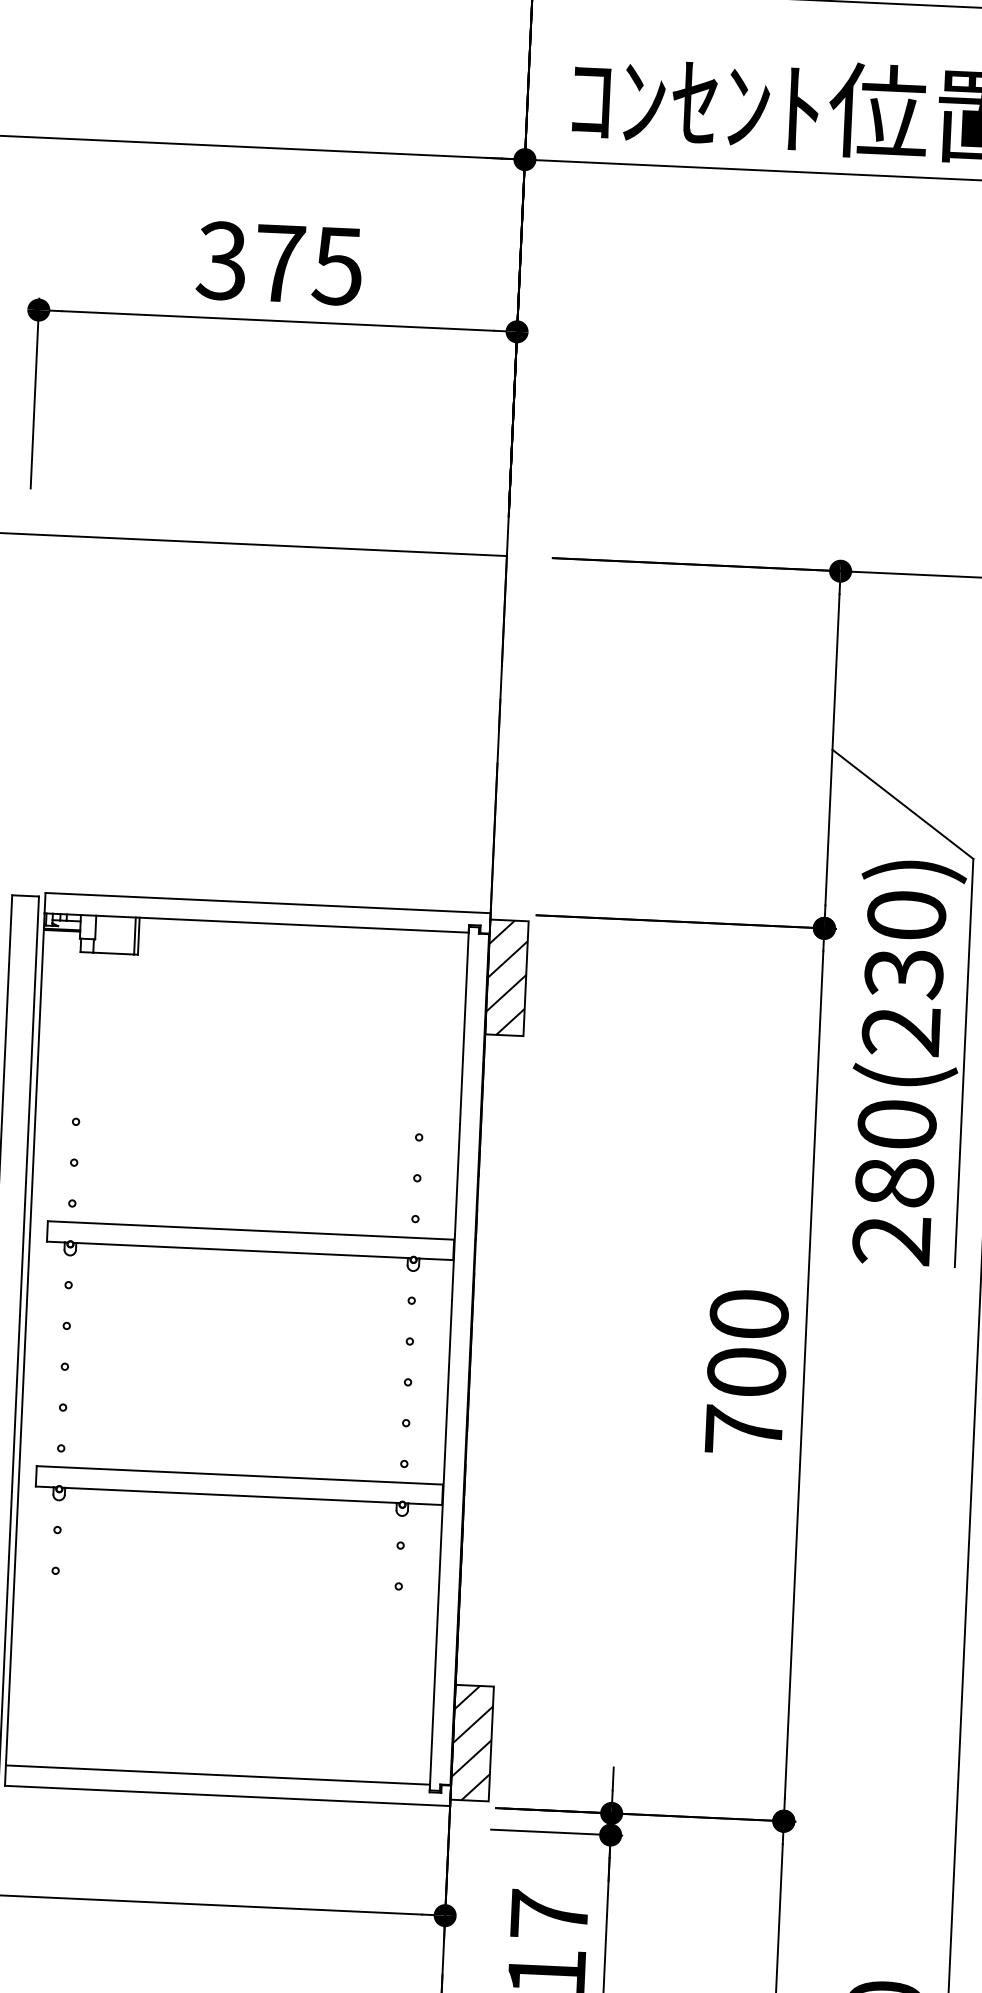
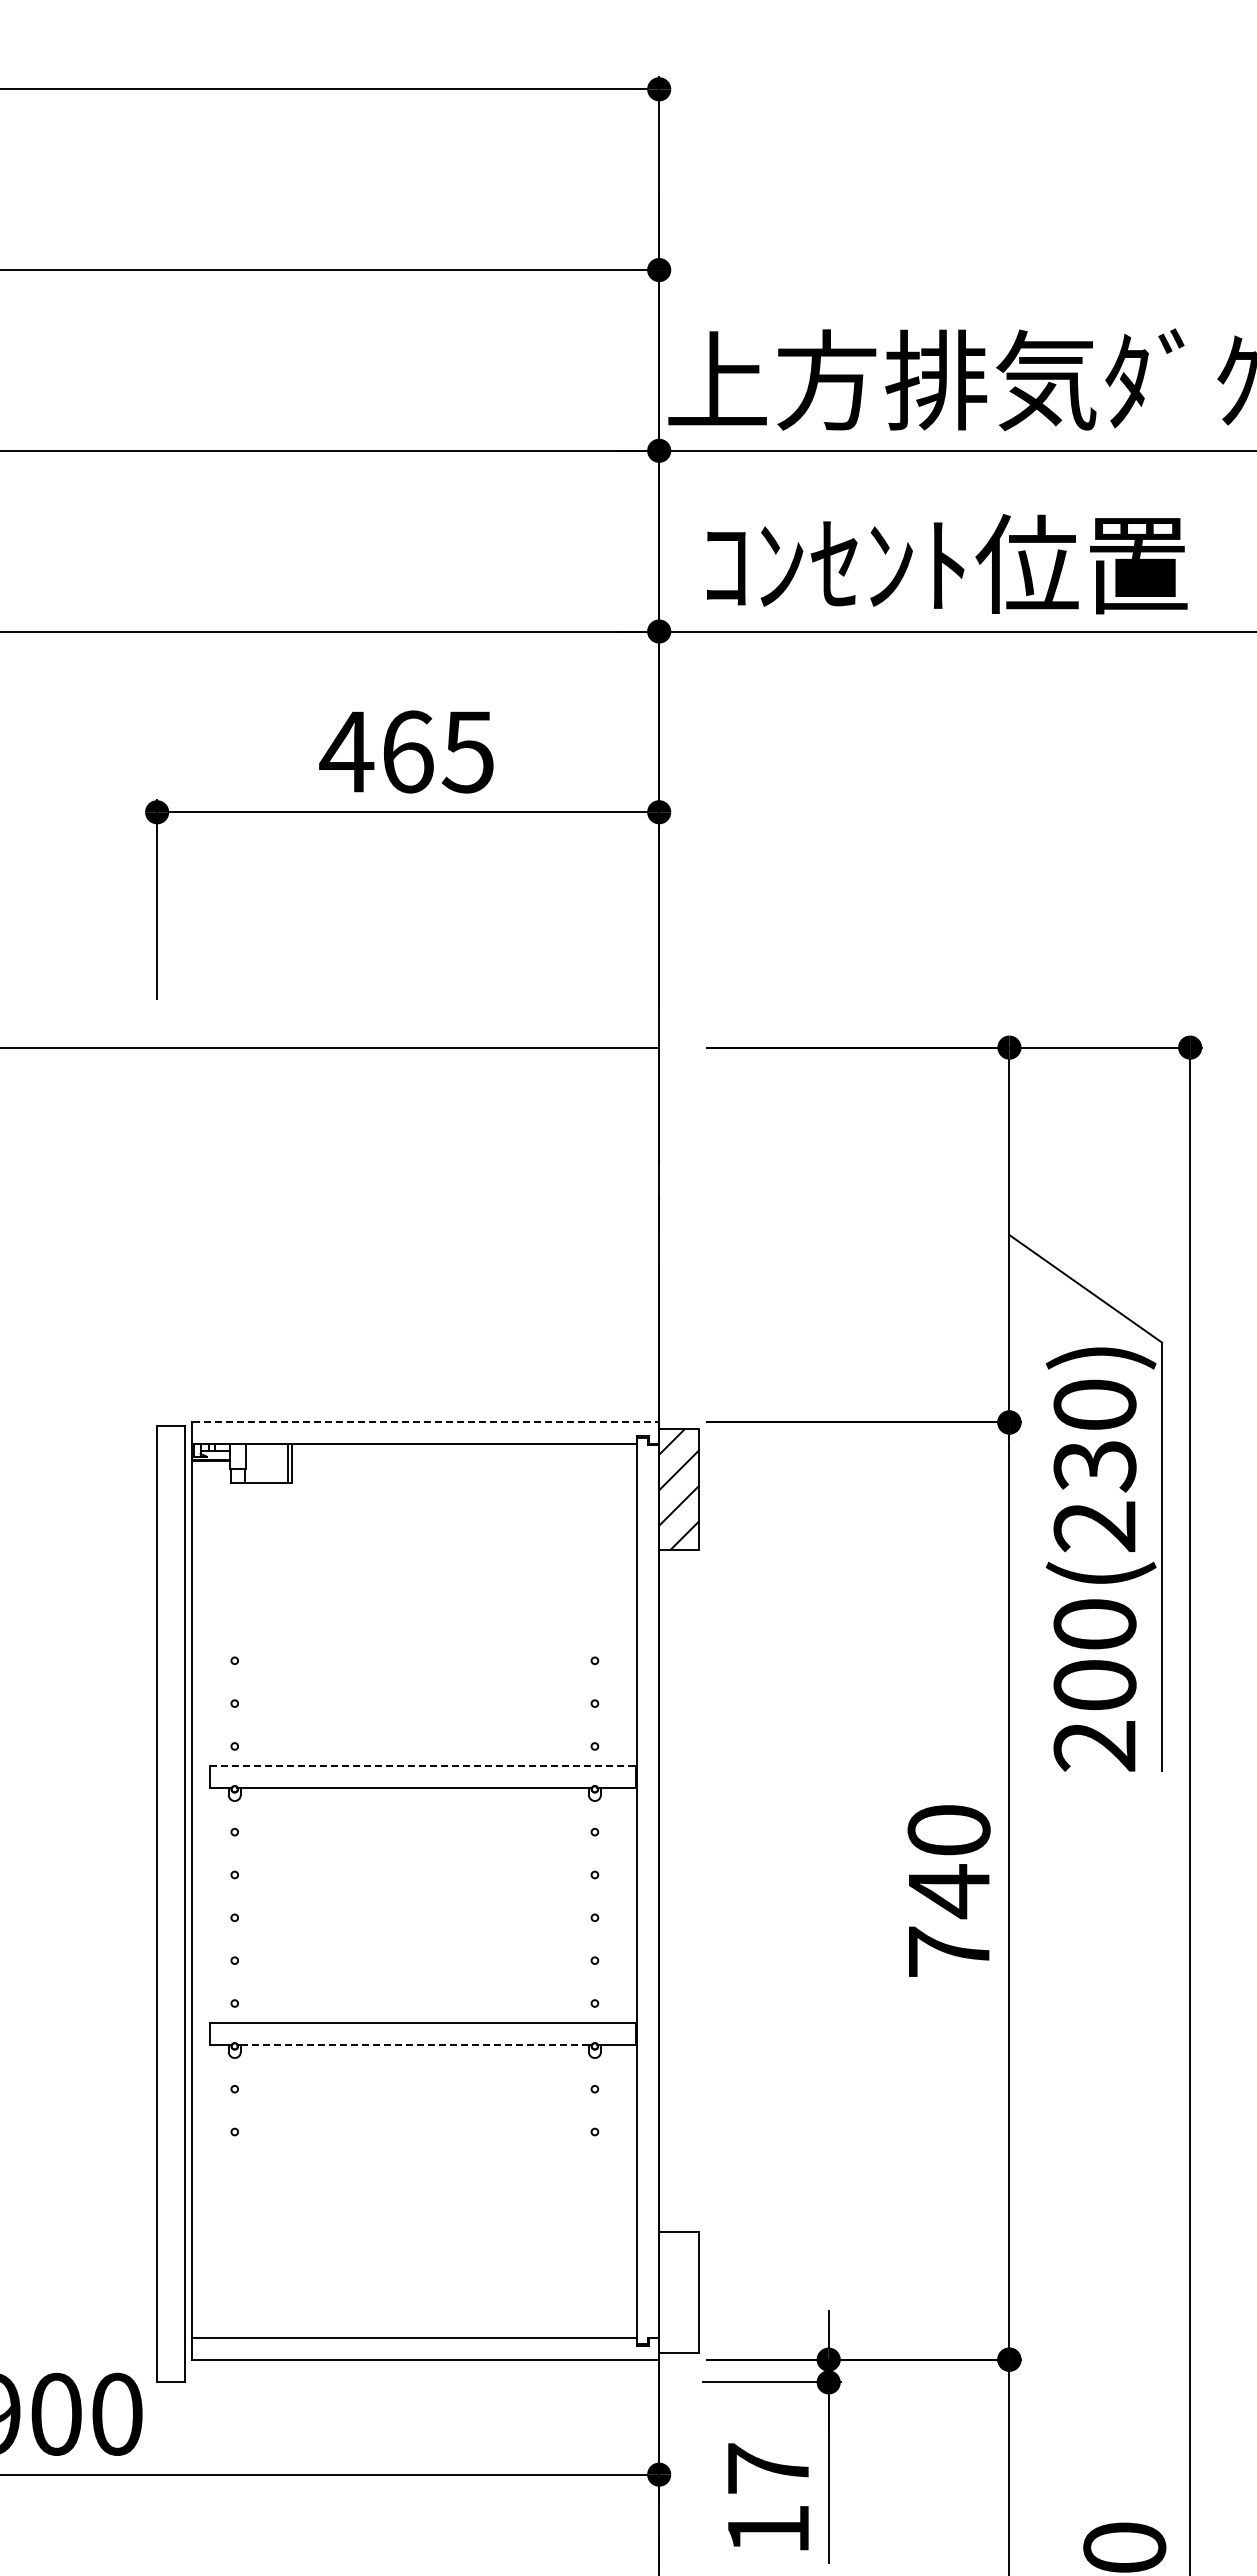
text: (250, 261) -> (376, 751), 375 -> 465
line: (269, 903) -> (426, 1422), solid -> dashed
text: (894, 1181) -> (1094, 1684), 280(230) -> 200(230)
line: (251, 1230) -> (423, 1766), solid -> dashed
text: (746, 1372) -> (948, 1891), 700 -> 740
line: (231, 1495) -> (415, 2044), solid -> dashed
hatch: (472, 1742) -> (679, 2292), removed

